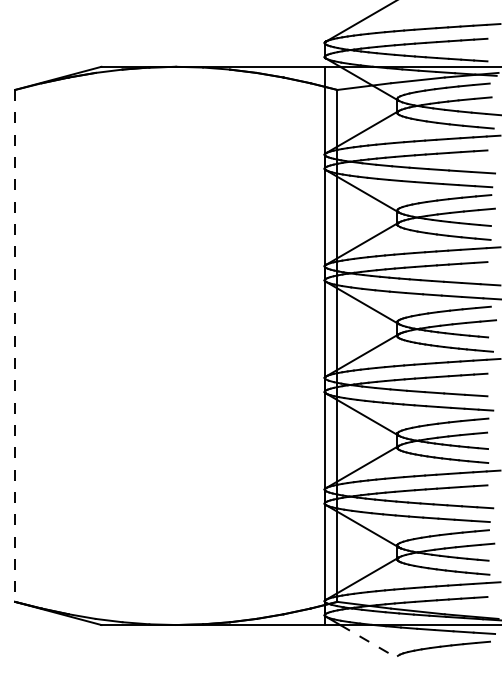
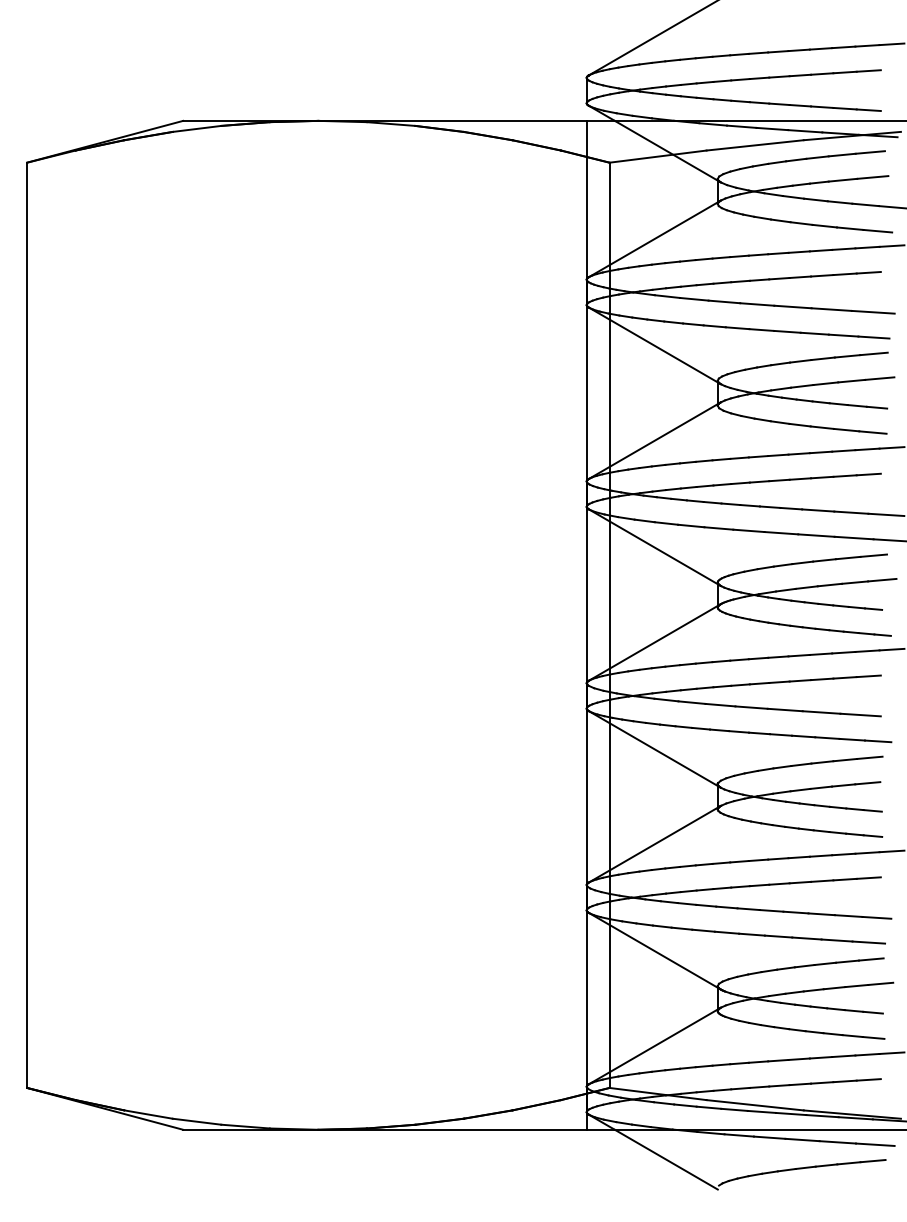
line: (15, 345) -> (27, 624), dashed -> solid
line: (368, 641) -> (665, 1159), dashed -> solid

